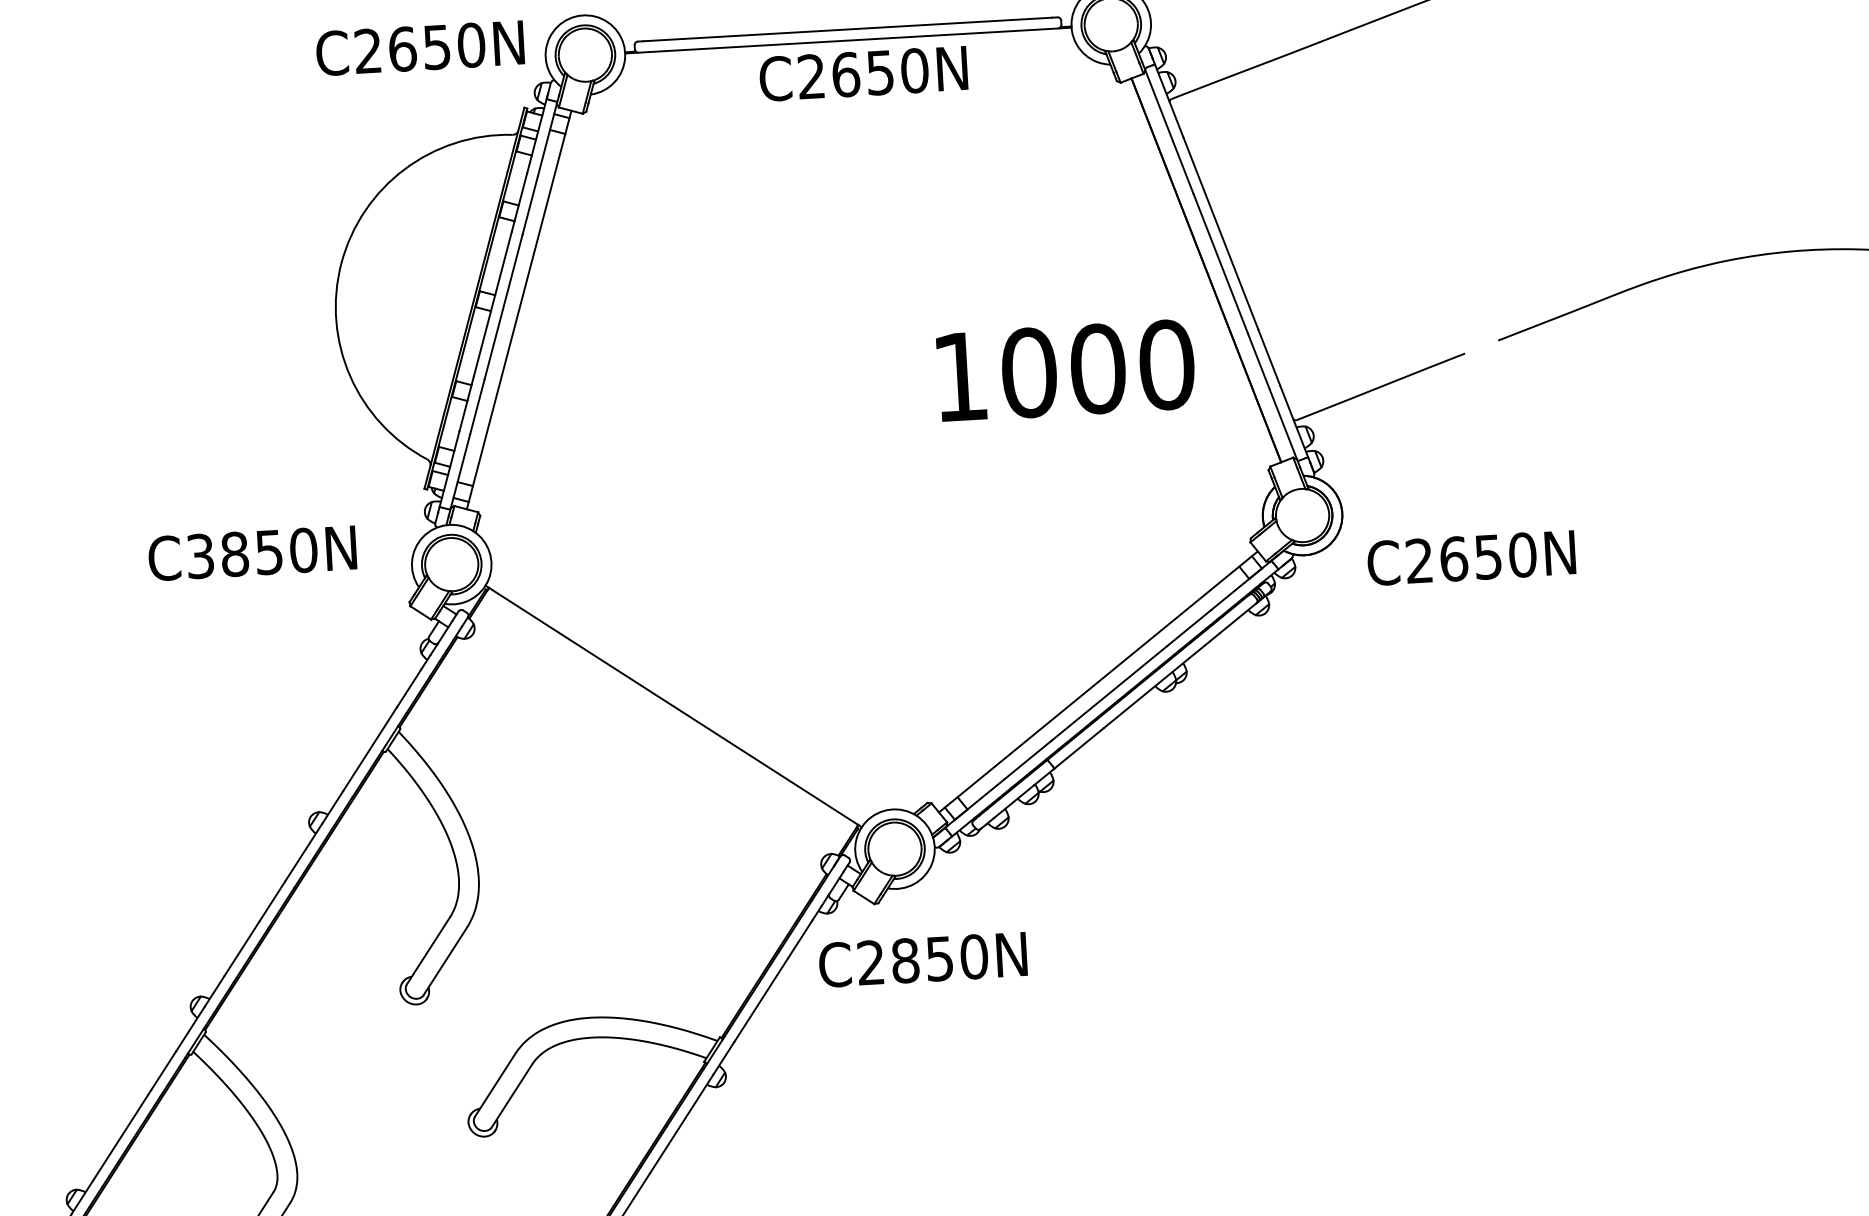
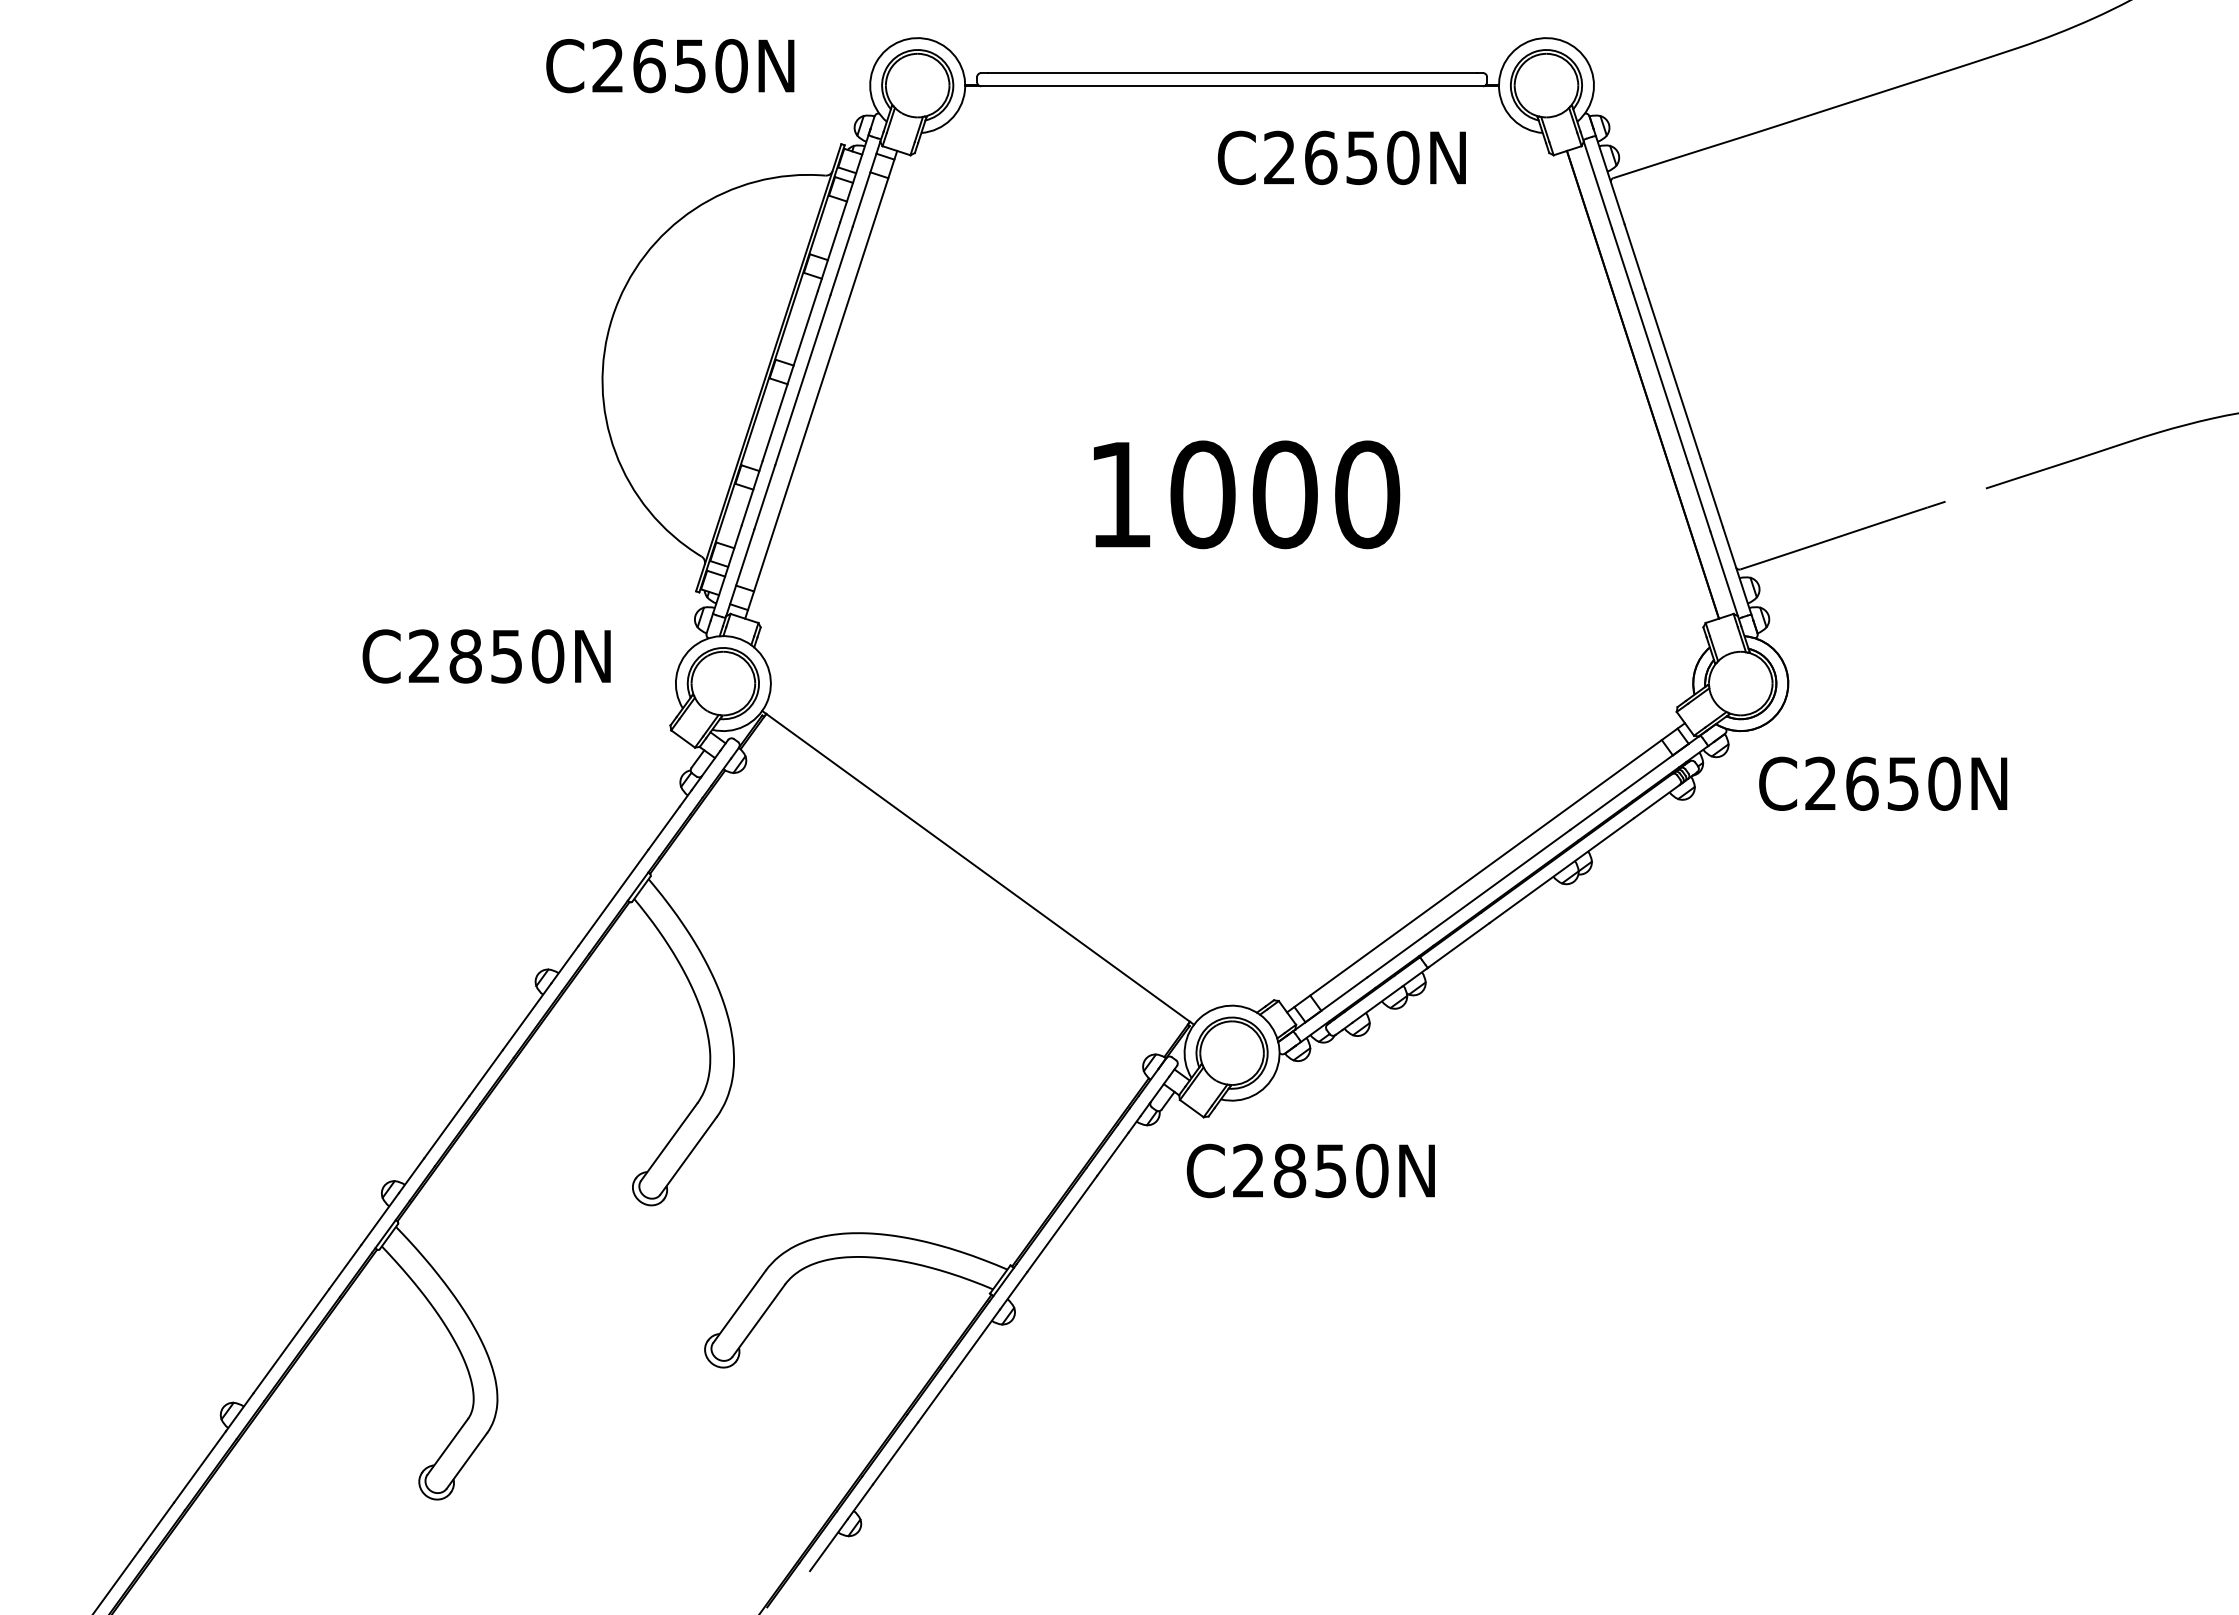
text: (420, 48) -> (670, 66), moved
text: (863, 73) -> (1341, 157), moved
text: (1066, 370) -> (1247, 494), moved
text: (200, 556) -> (424, 656), C3850N -> C2850N
text: (1471, 557) -> (1883, 783), moved
text: (922, 959) -> (1310, 1170), moved

